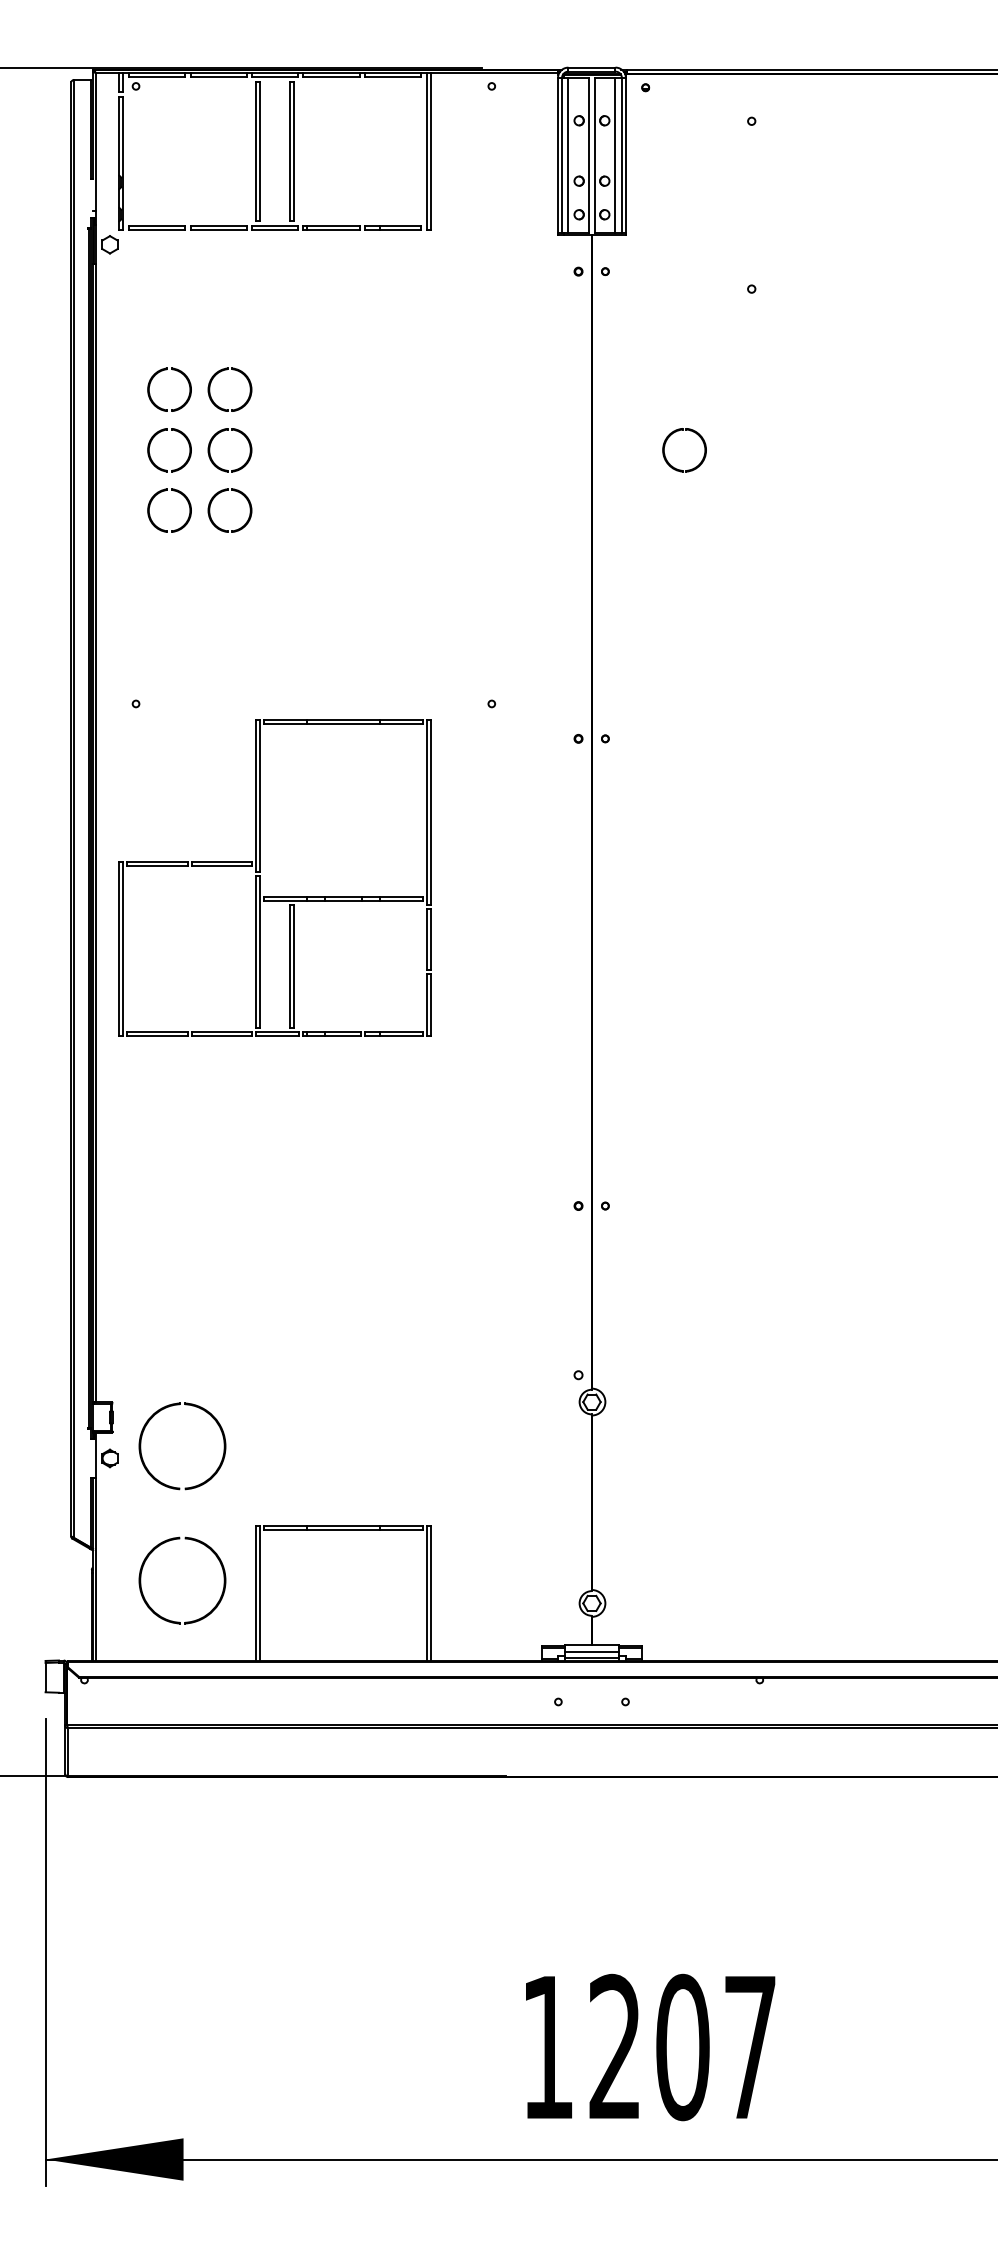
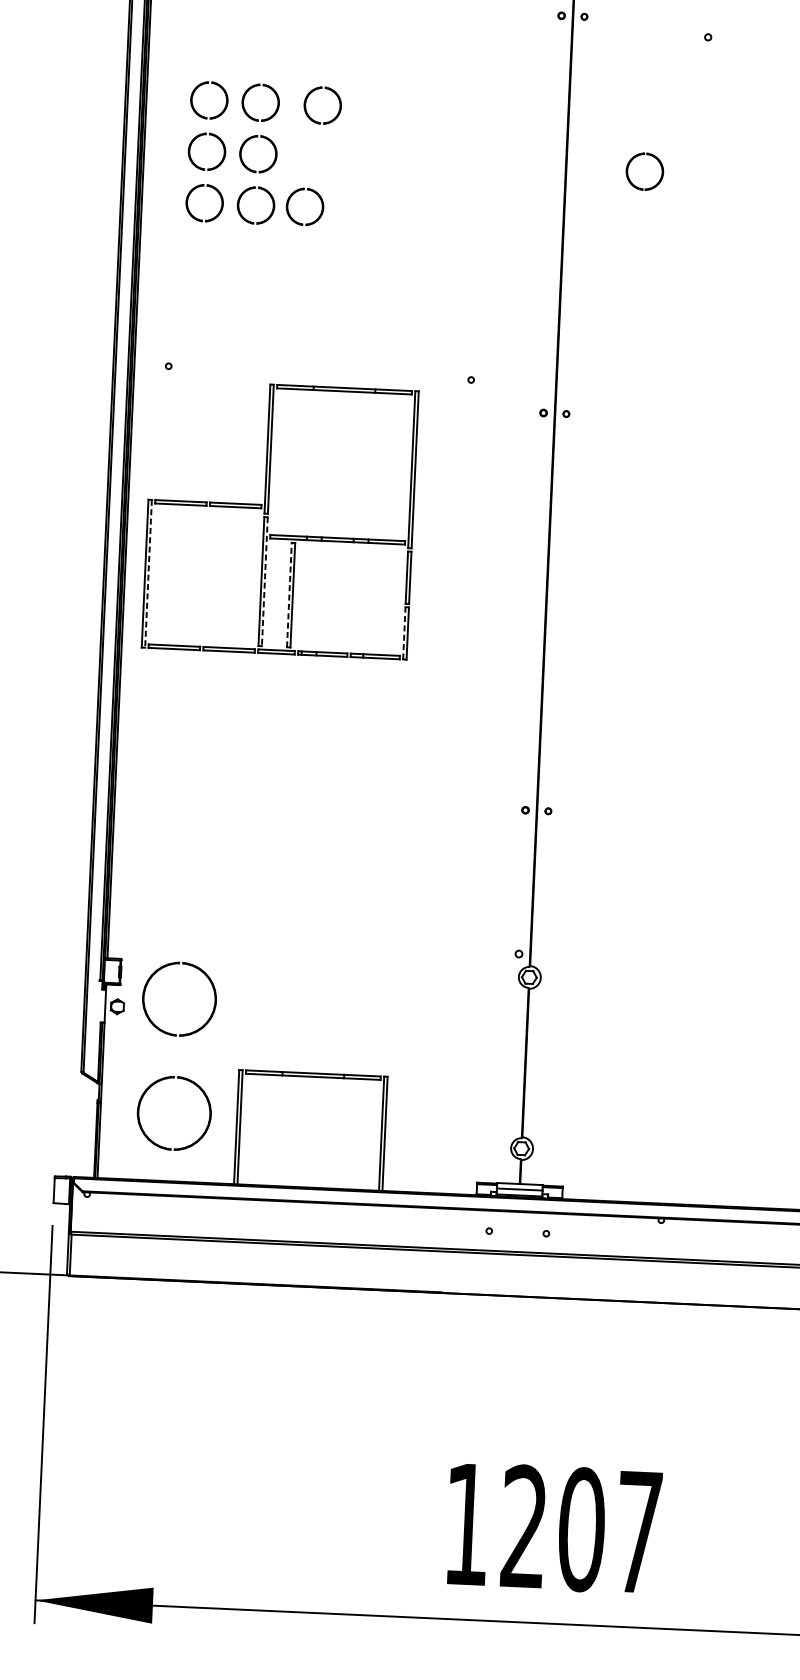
part: (286, 379) -> (309, 96), added
part: (280, 491) -> (299, 191), added
line: (123, 948) -> (148, 573), solid -> dashed
line: (260, 951) -> (264, 581), solid -> dashed
line: (289, 965) -> (289, 594), solid -> dashed
line: (426, 1004) -> (404, 633), solid -> dashed

